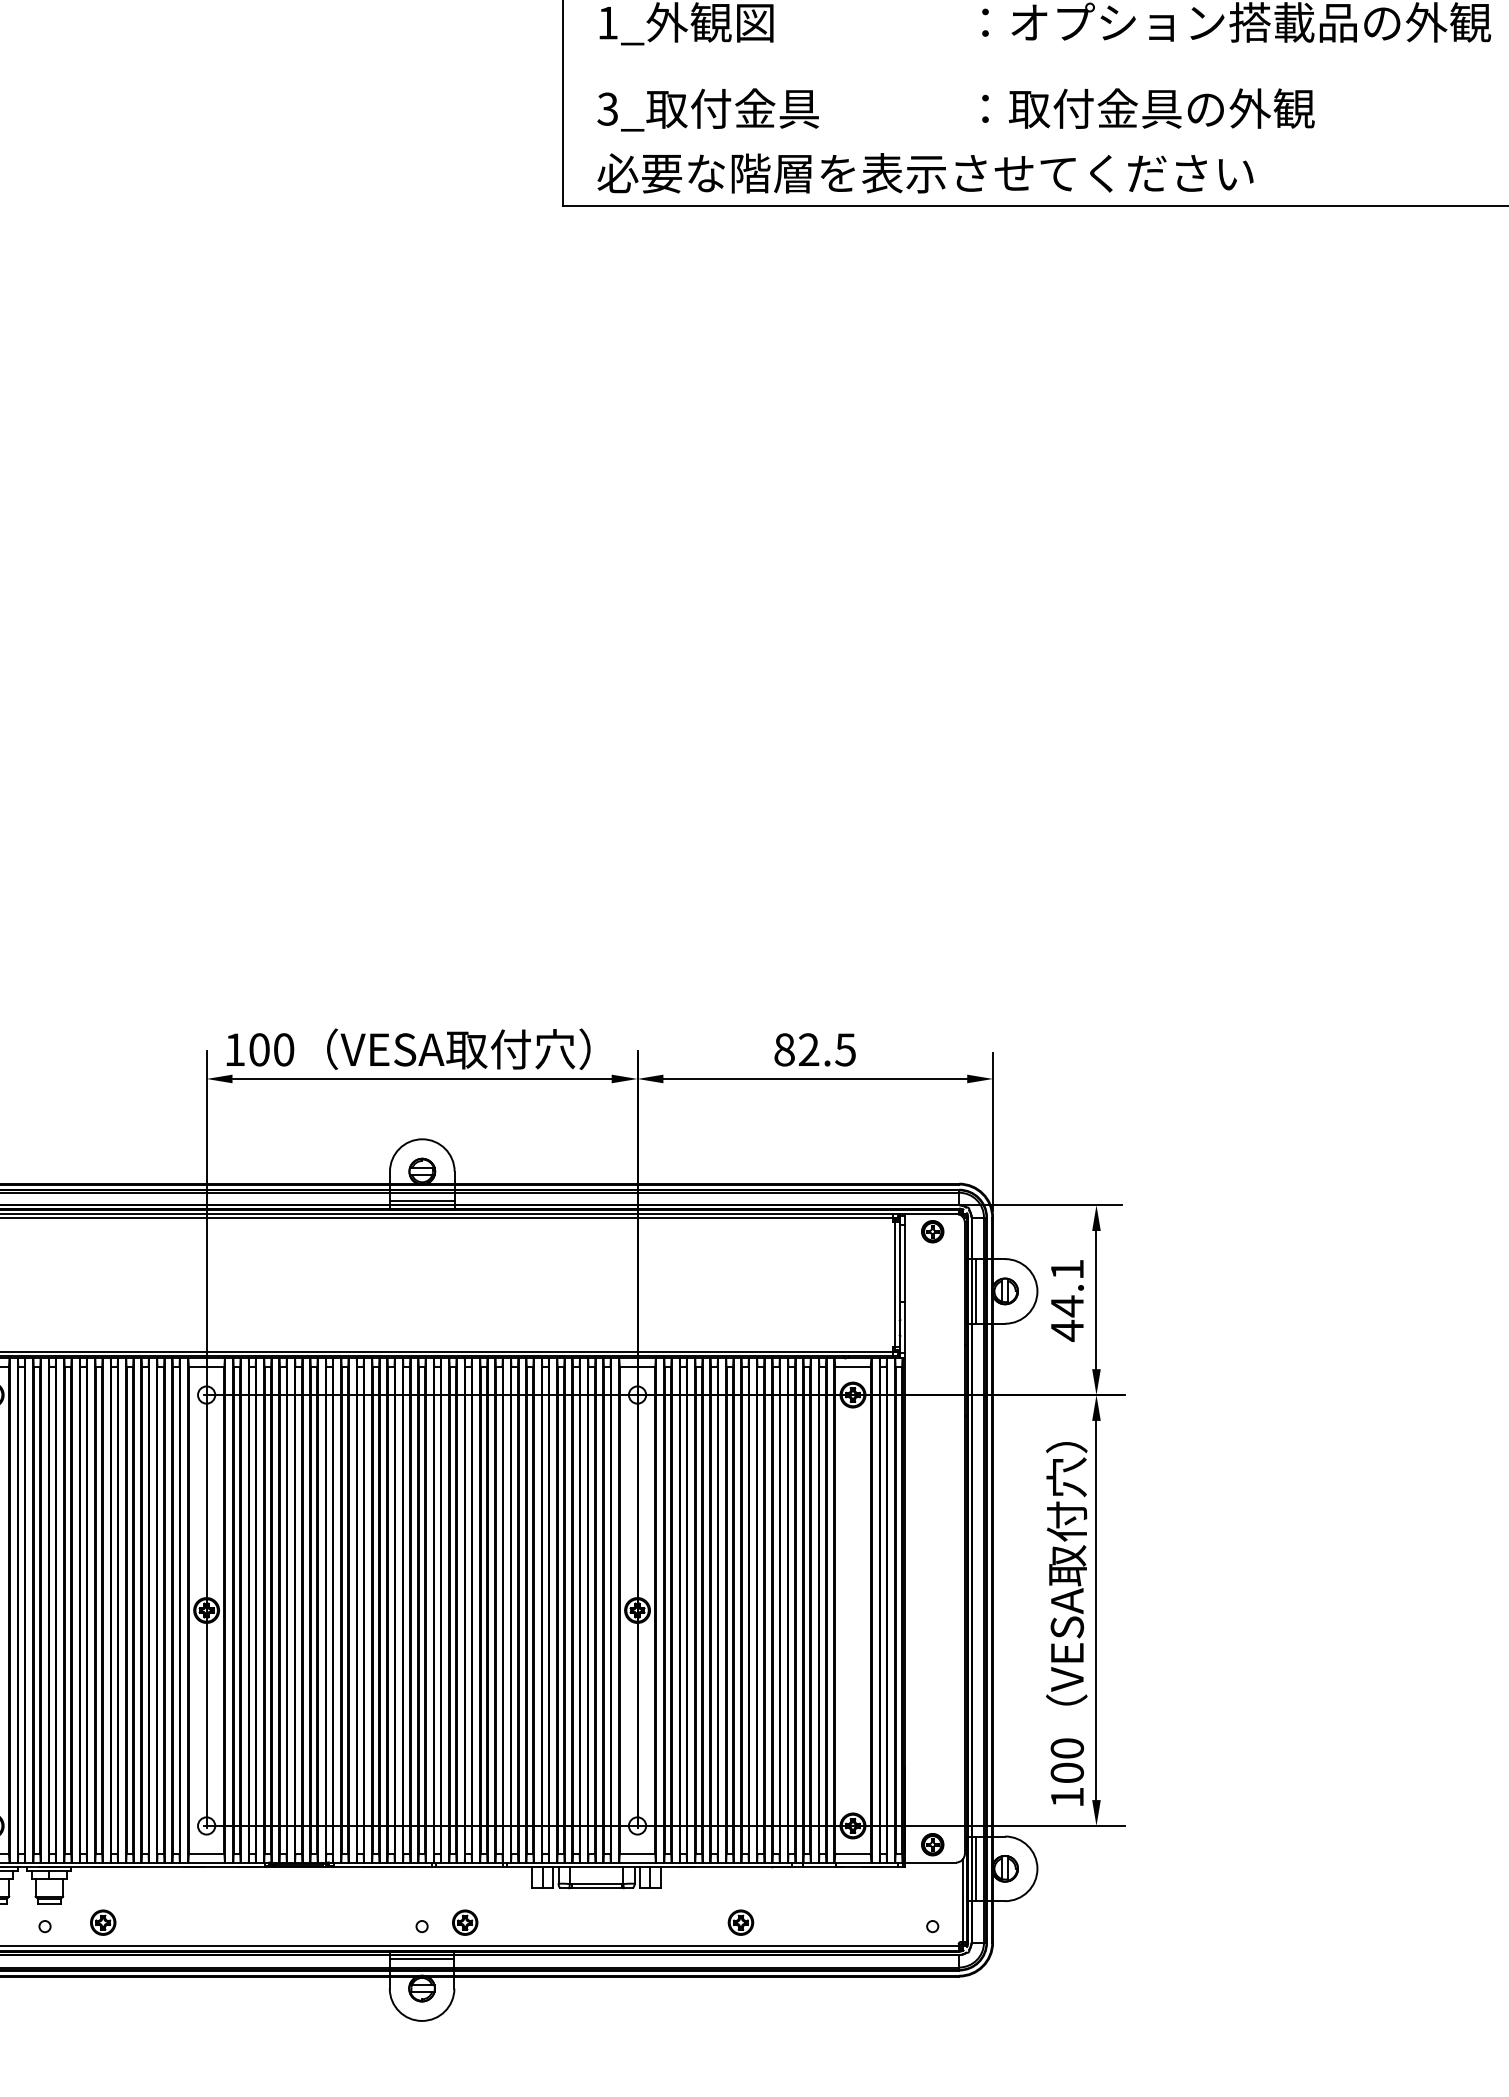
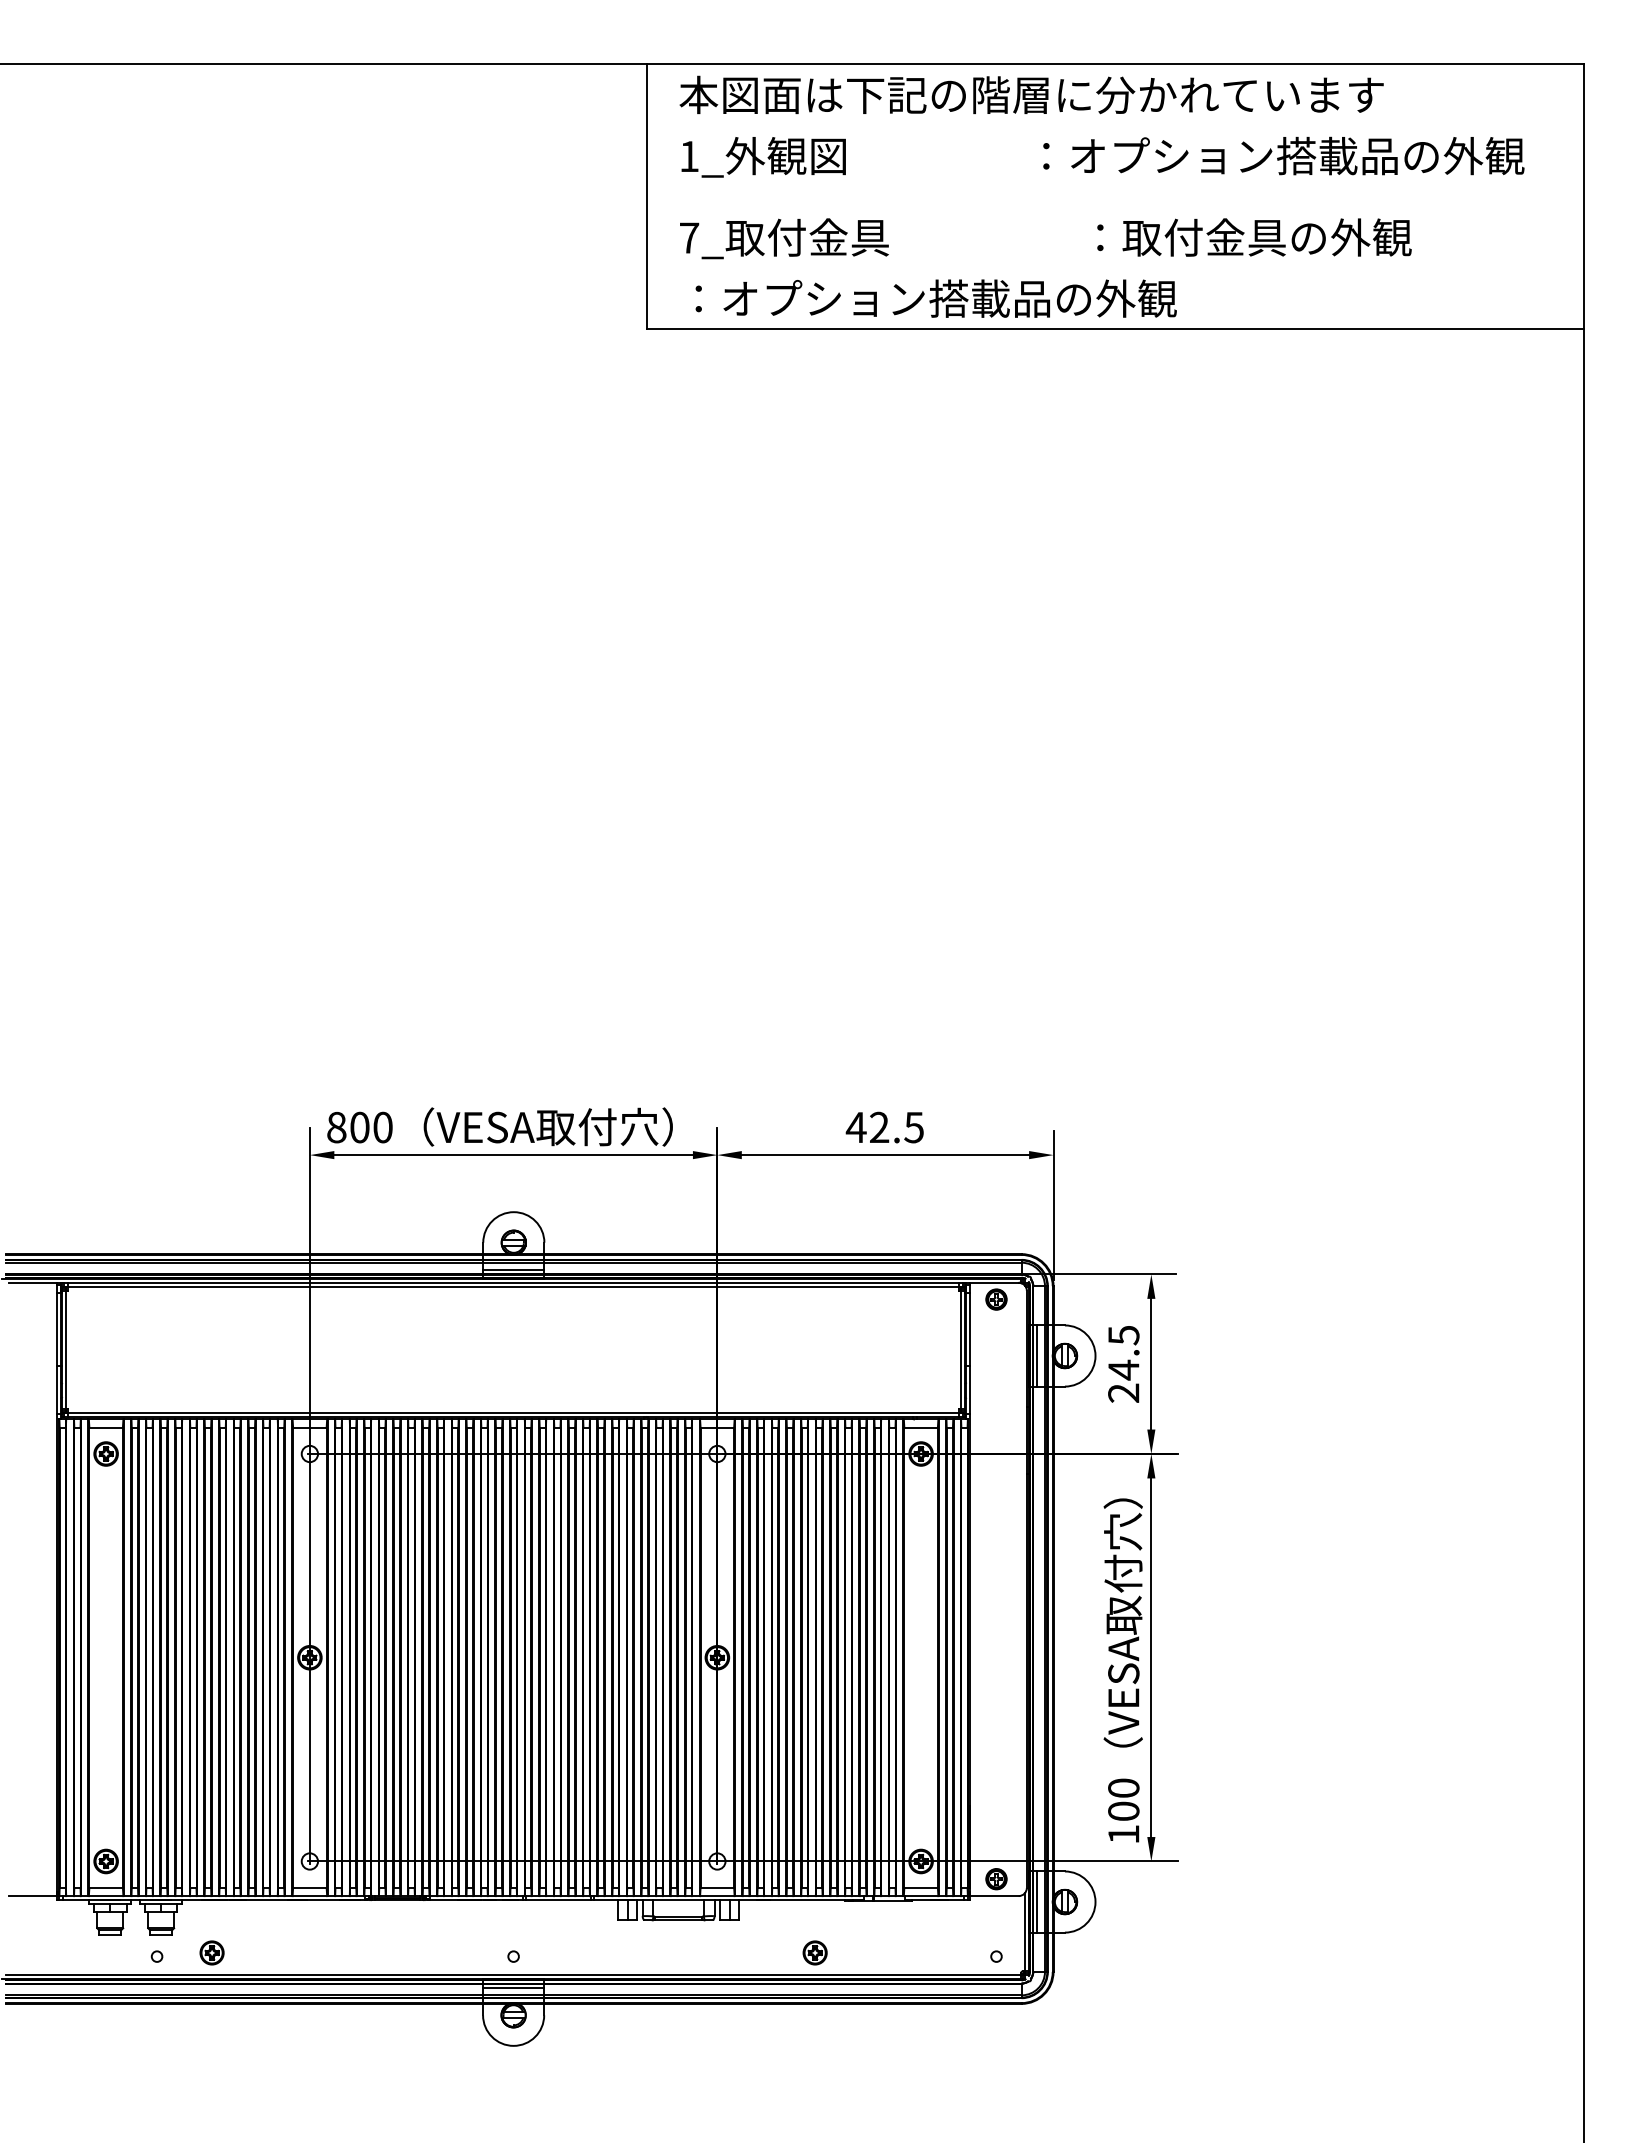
text: (608, 108) -> (689, 237), 3_ -> 7_
text: (1148, 108) -> (1254, 237), moved
text: (925, 173) -> (989, 298), 必要な階層を表示させてください -> ：オプション搭載品の外観
text: (234, 1049) -> (336, 1127), 100 -> 800
text: (783, 1049) -> (855, 1127), 82.5 -> 42.5
text: (1067, 1300) -> (1123, 1364), 44.1 -> 24.5
part: (464, 1922) -> (553, 1952), removed

